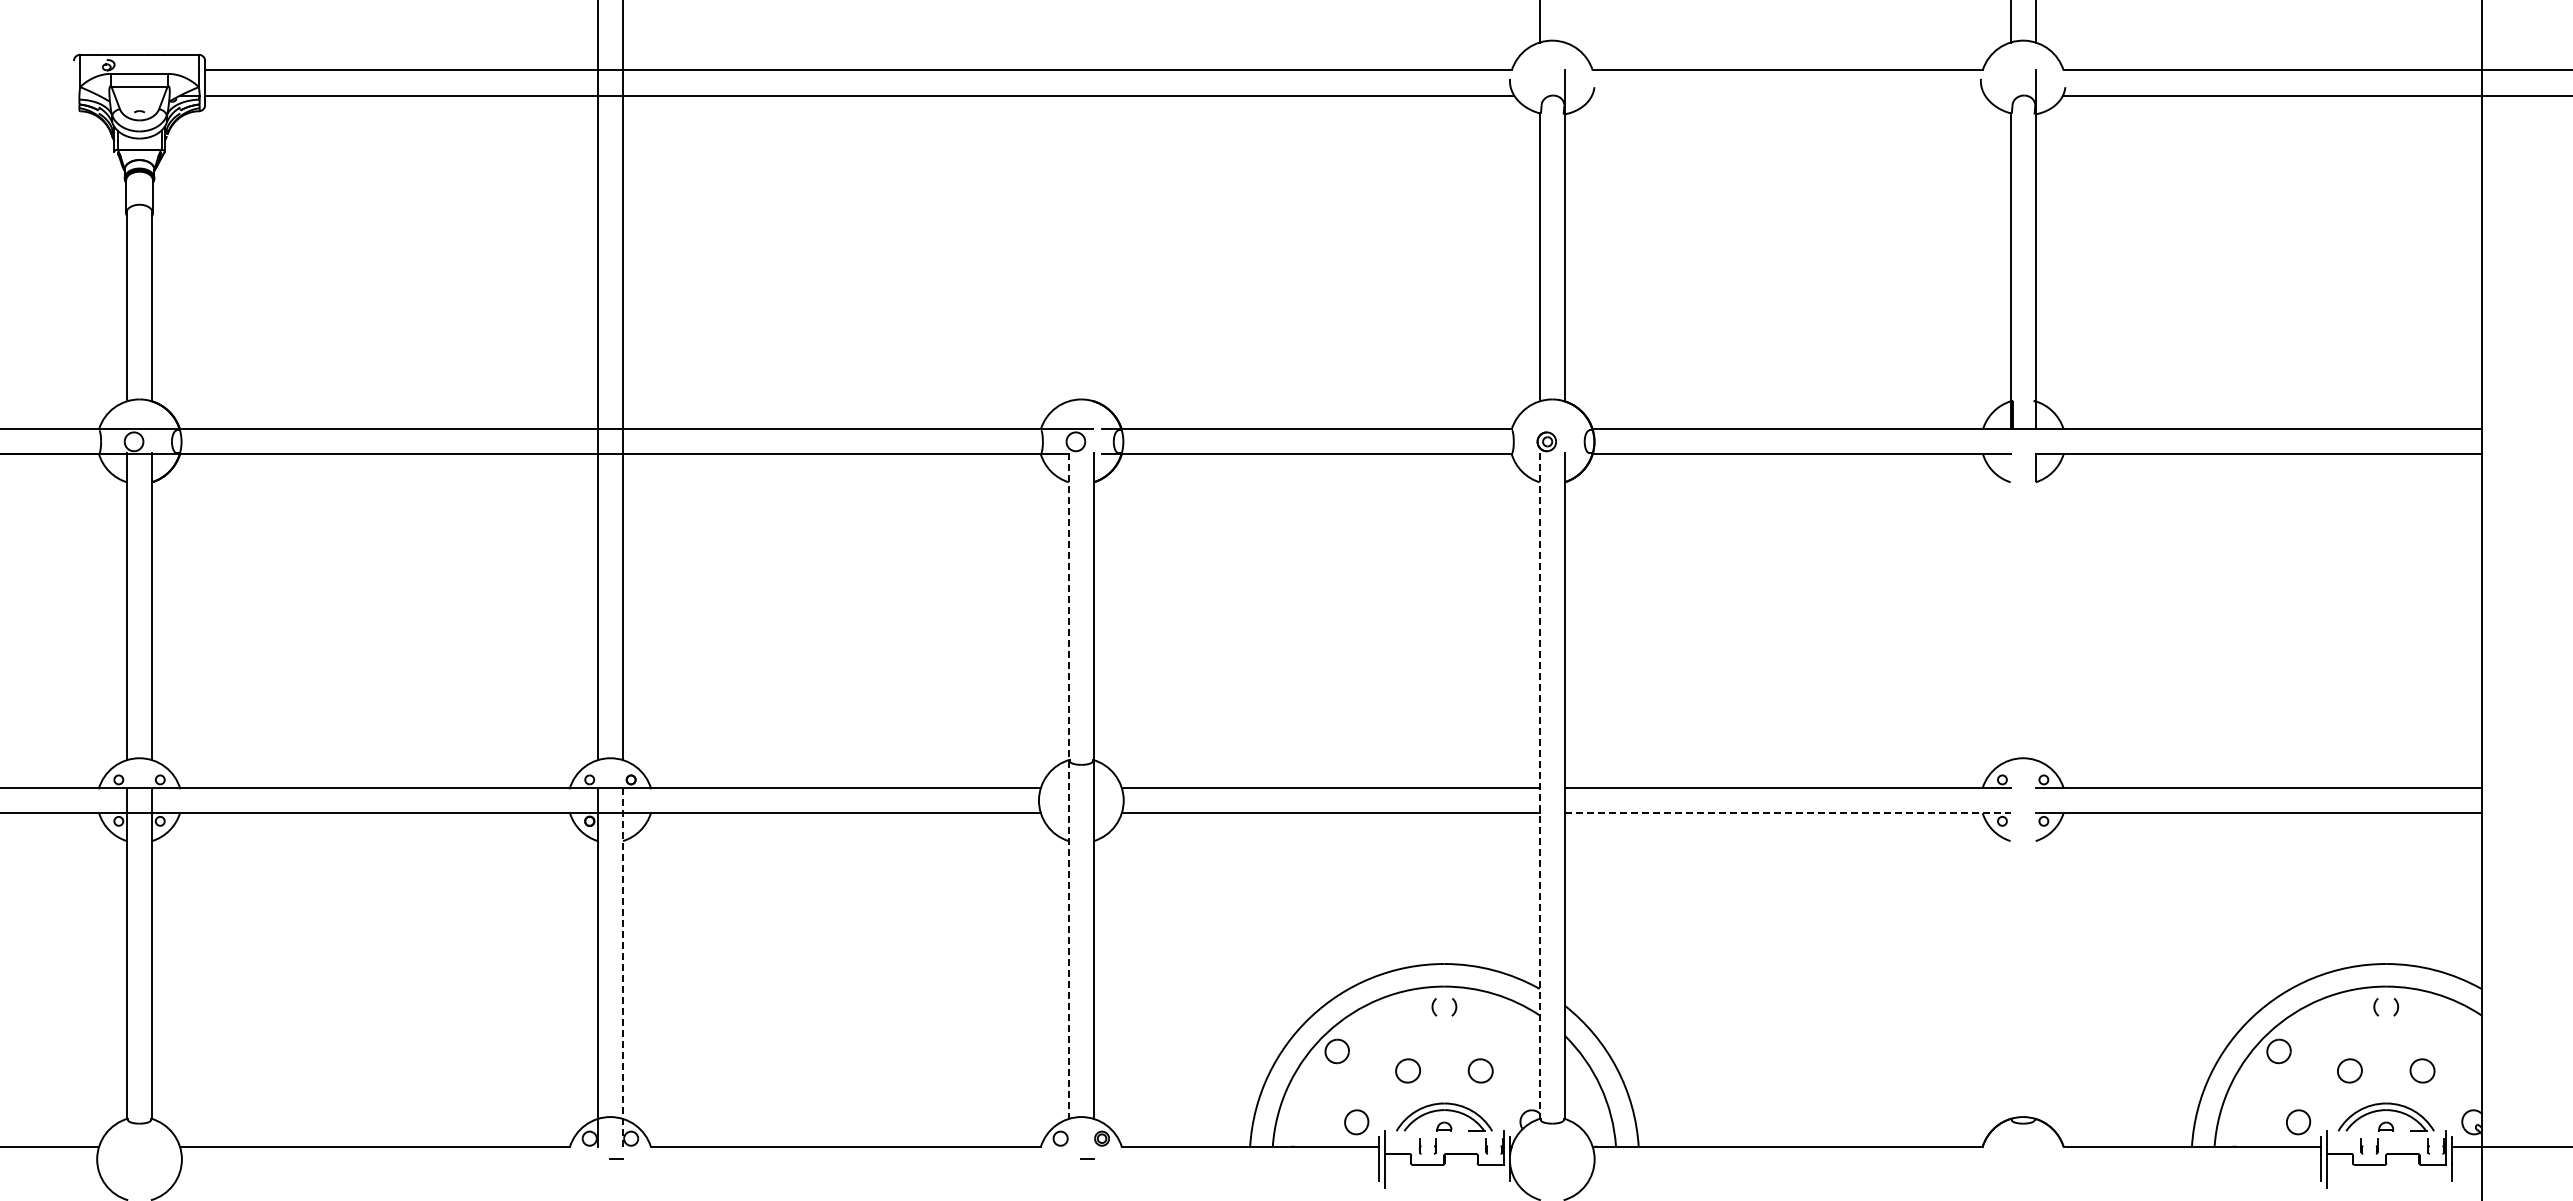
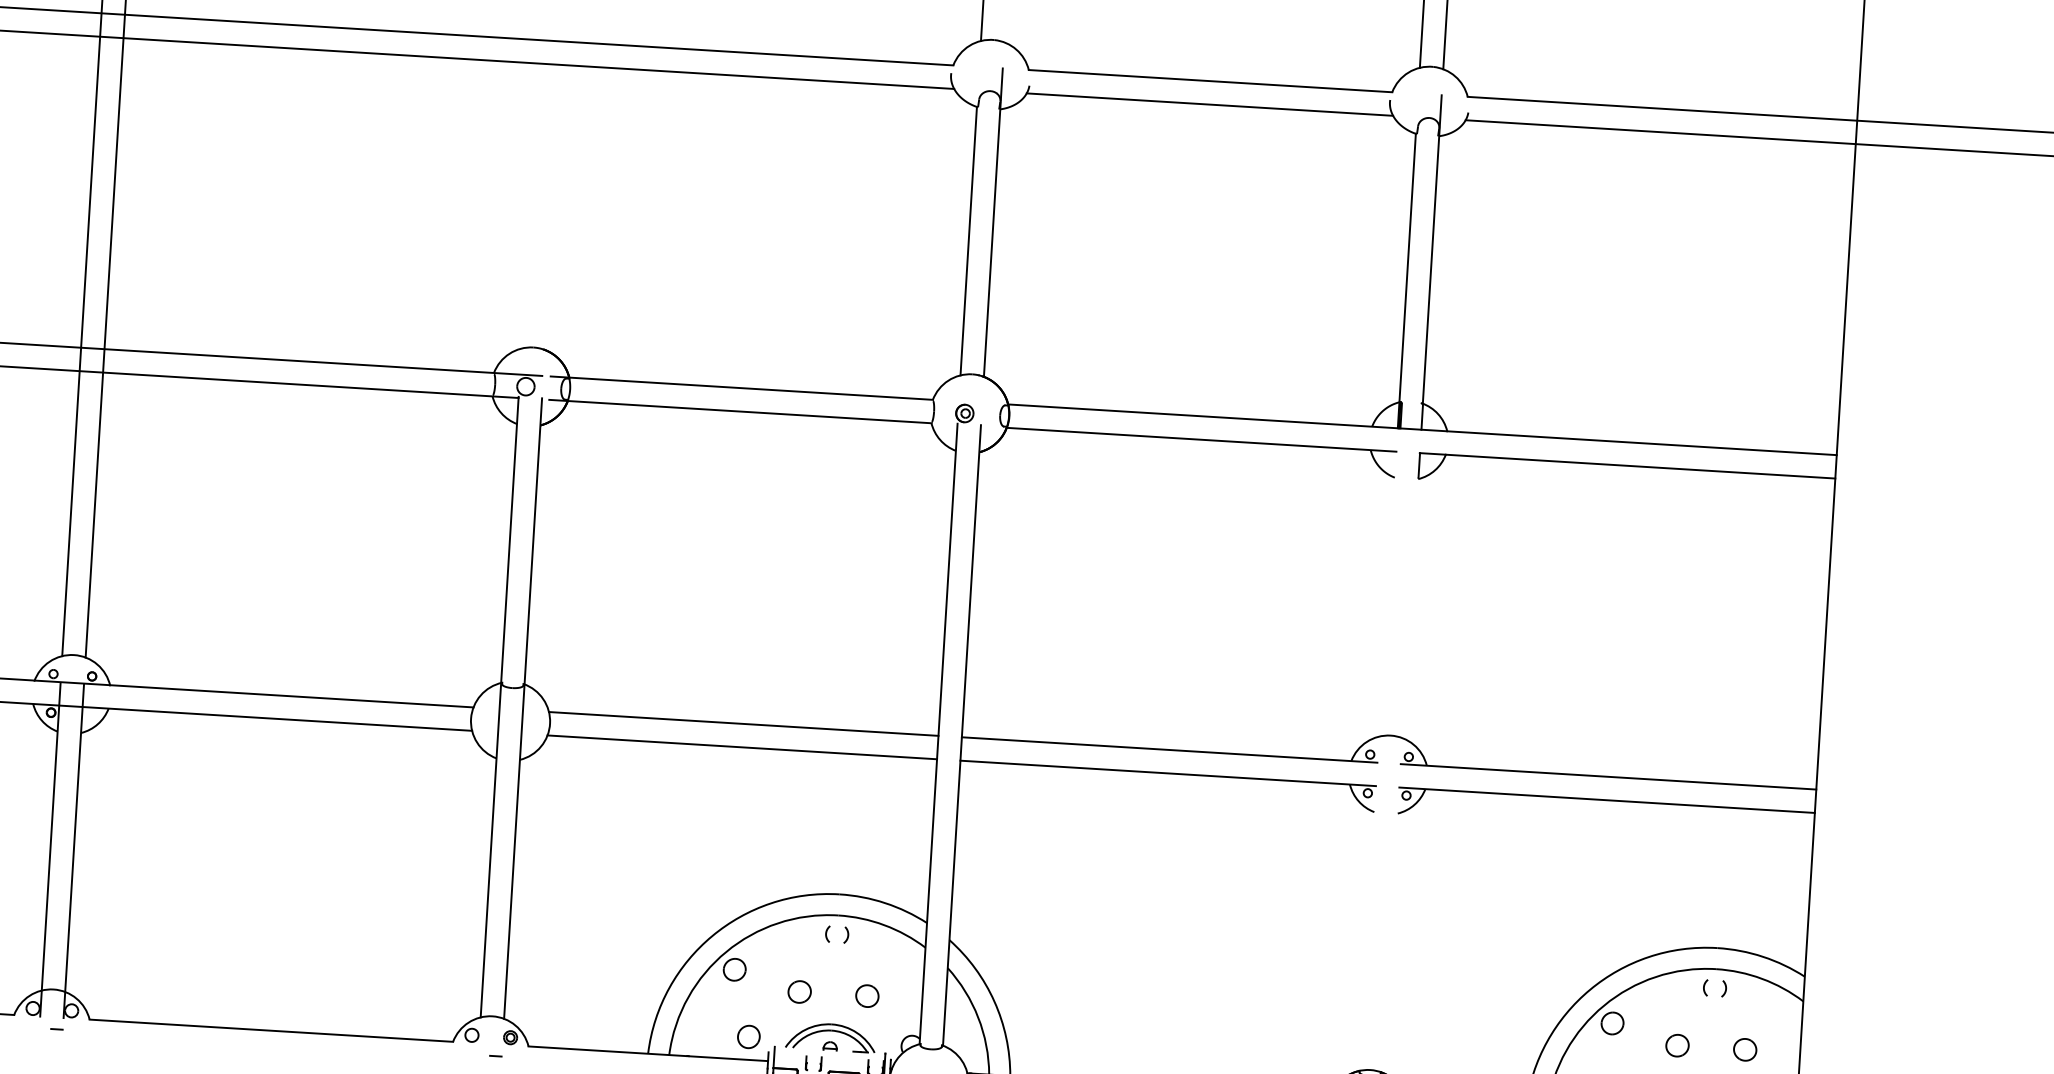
line: (1788, 95) -> (1209, 104), added
line: (1068, 786) -> (499, 707), dashed -> solid
line: (1539, 786) -> (938, 734), dashed -> solid
line: (1787, 813) -> (1167, 773), dashed -> solid
line: (623, 968) -> (74, 851), dashed -> solid

